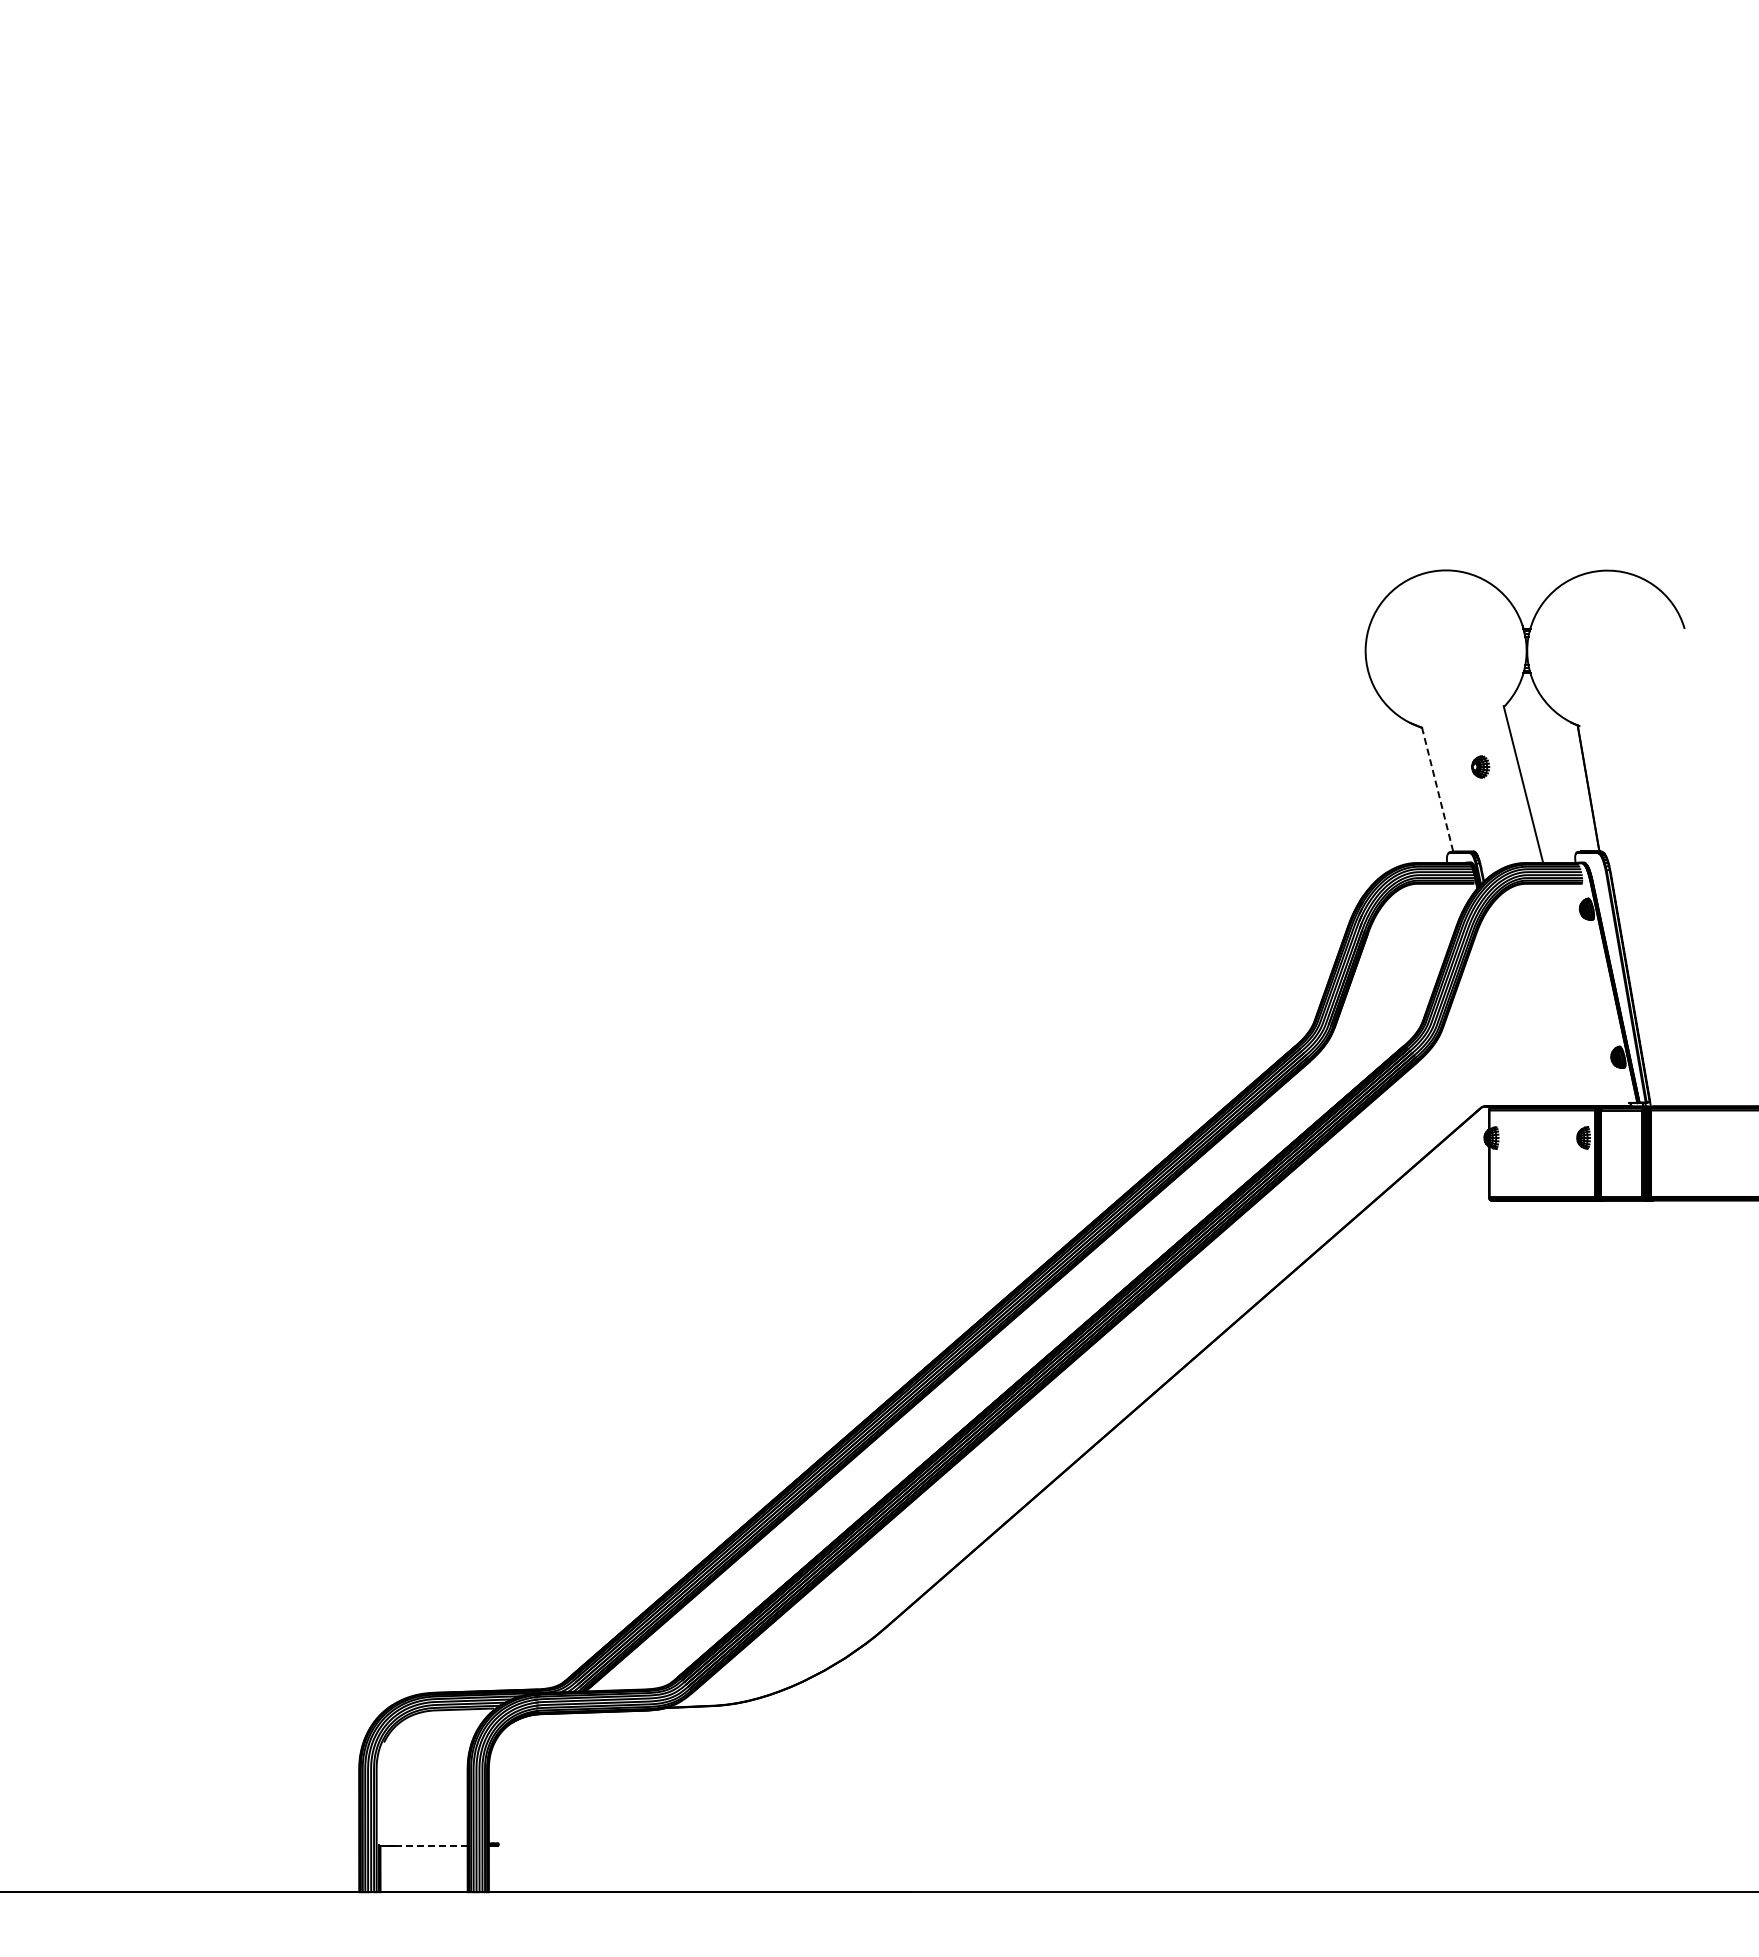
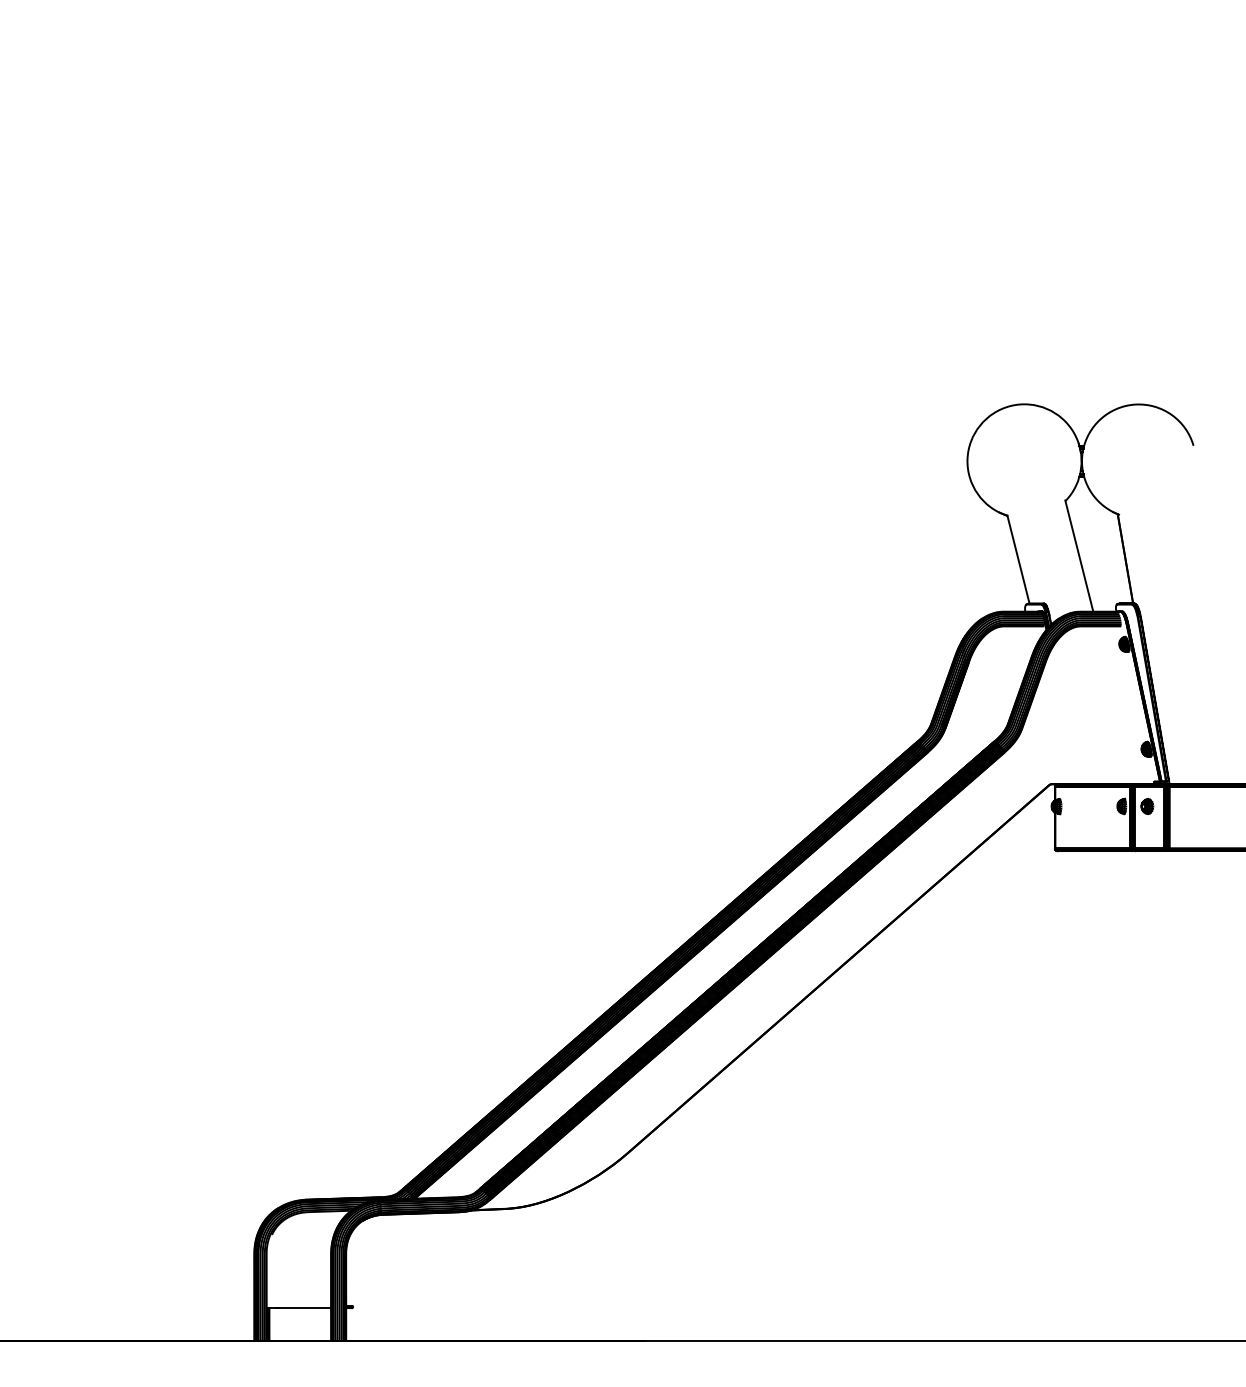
part: (1480, 766) -> (1147, 806), moved
line: (1437, 789) -> (1018, 559), dashed -> solid
line: (429, 1845) -> (304, 1307), dashed -> solid

